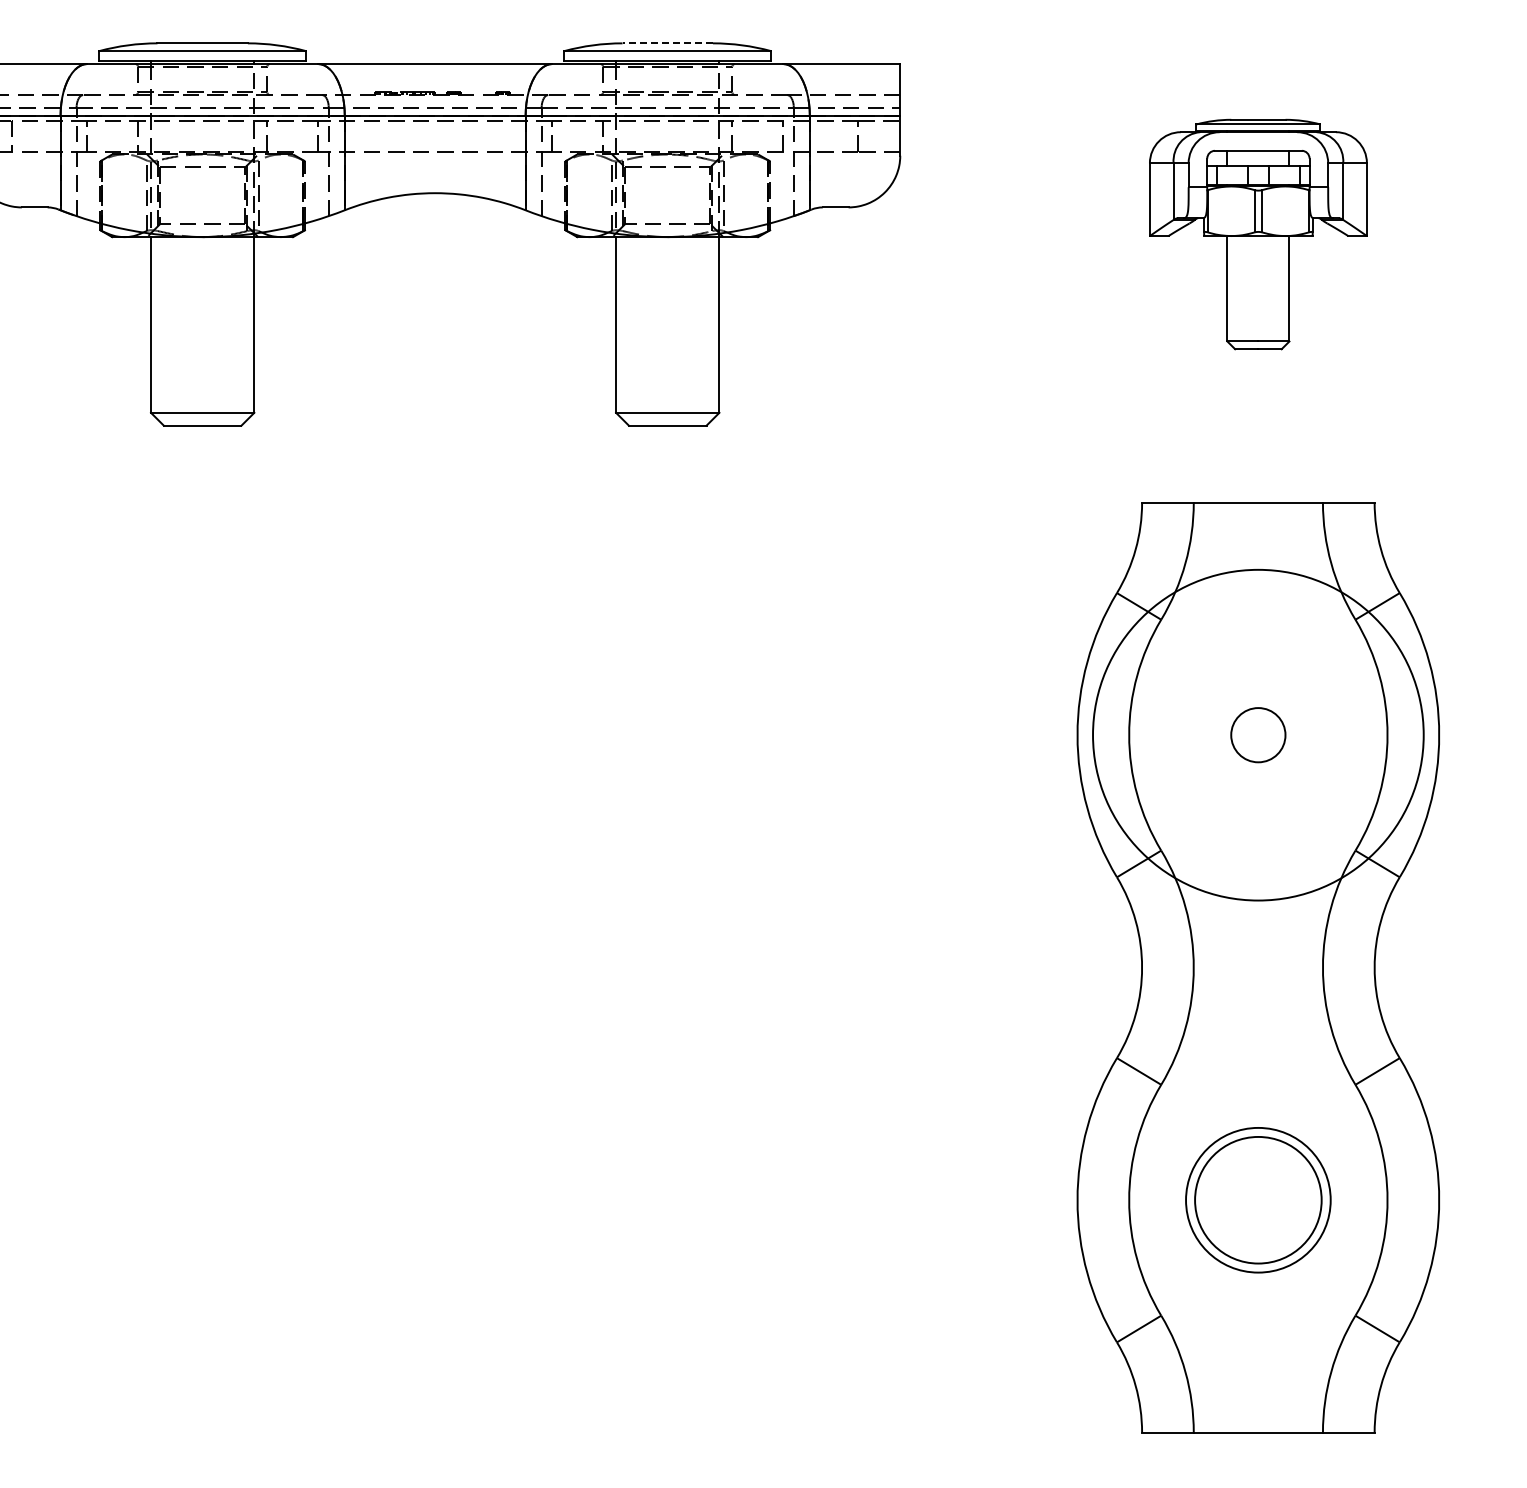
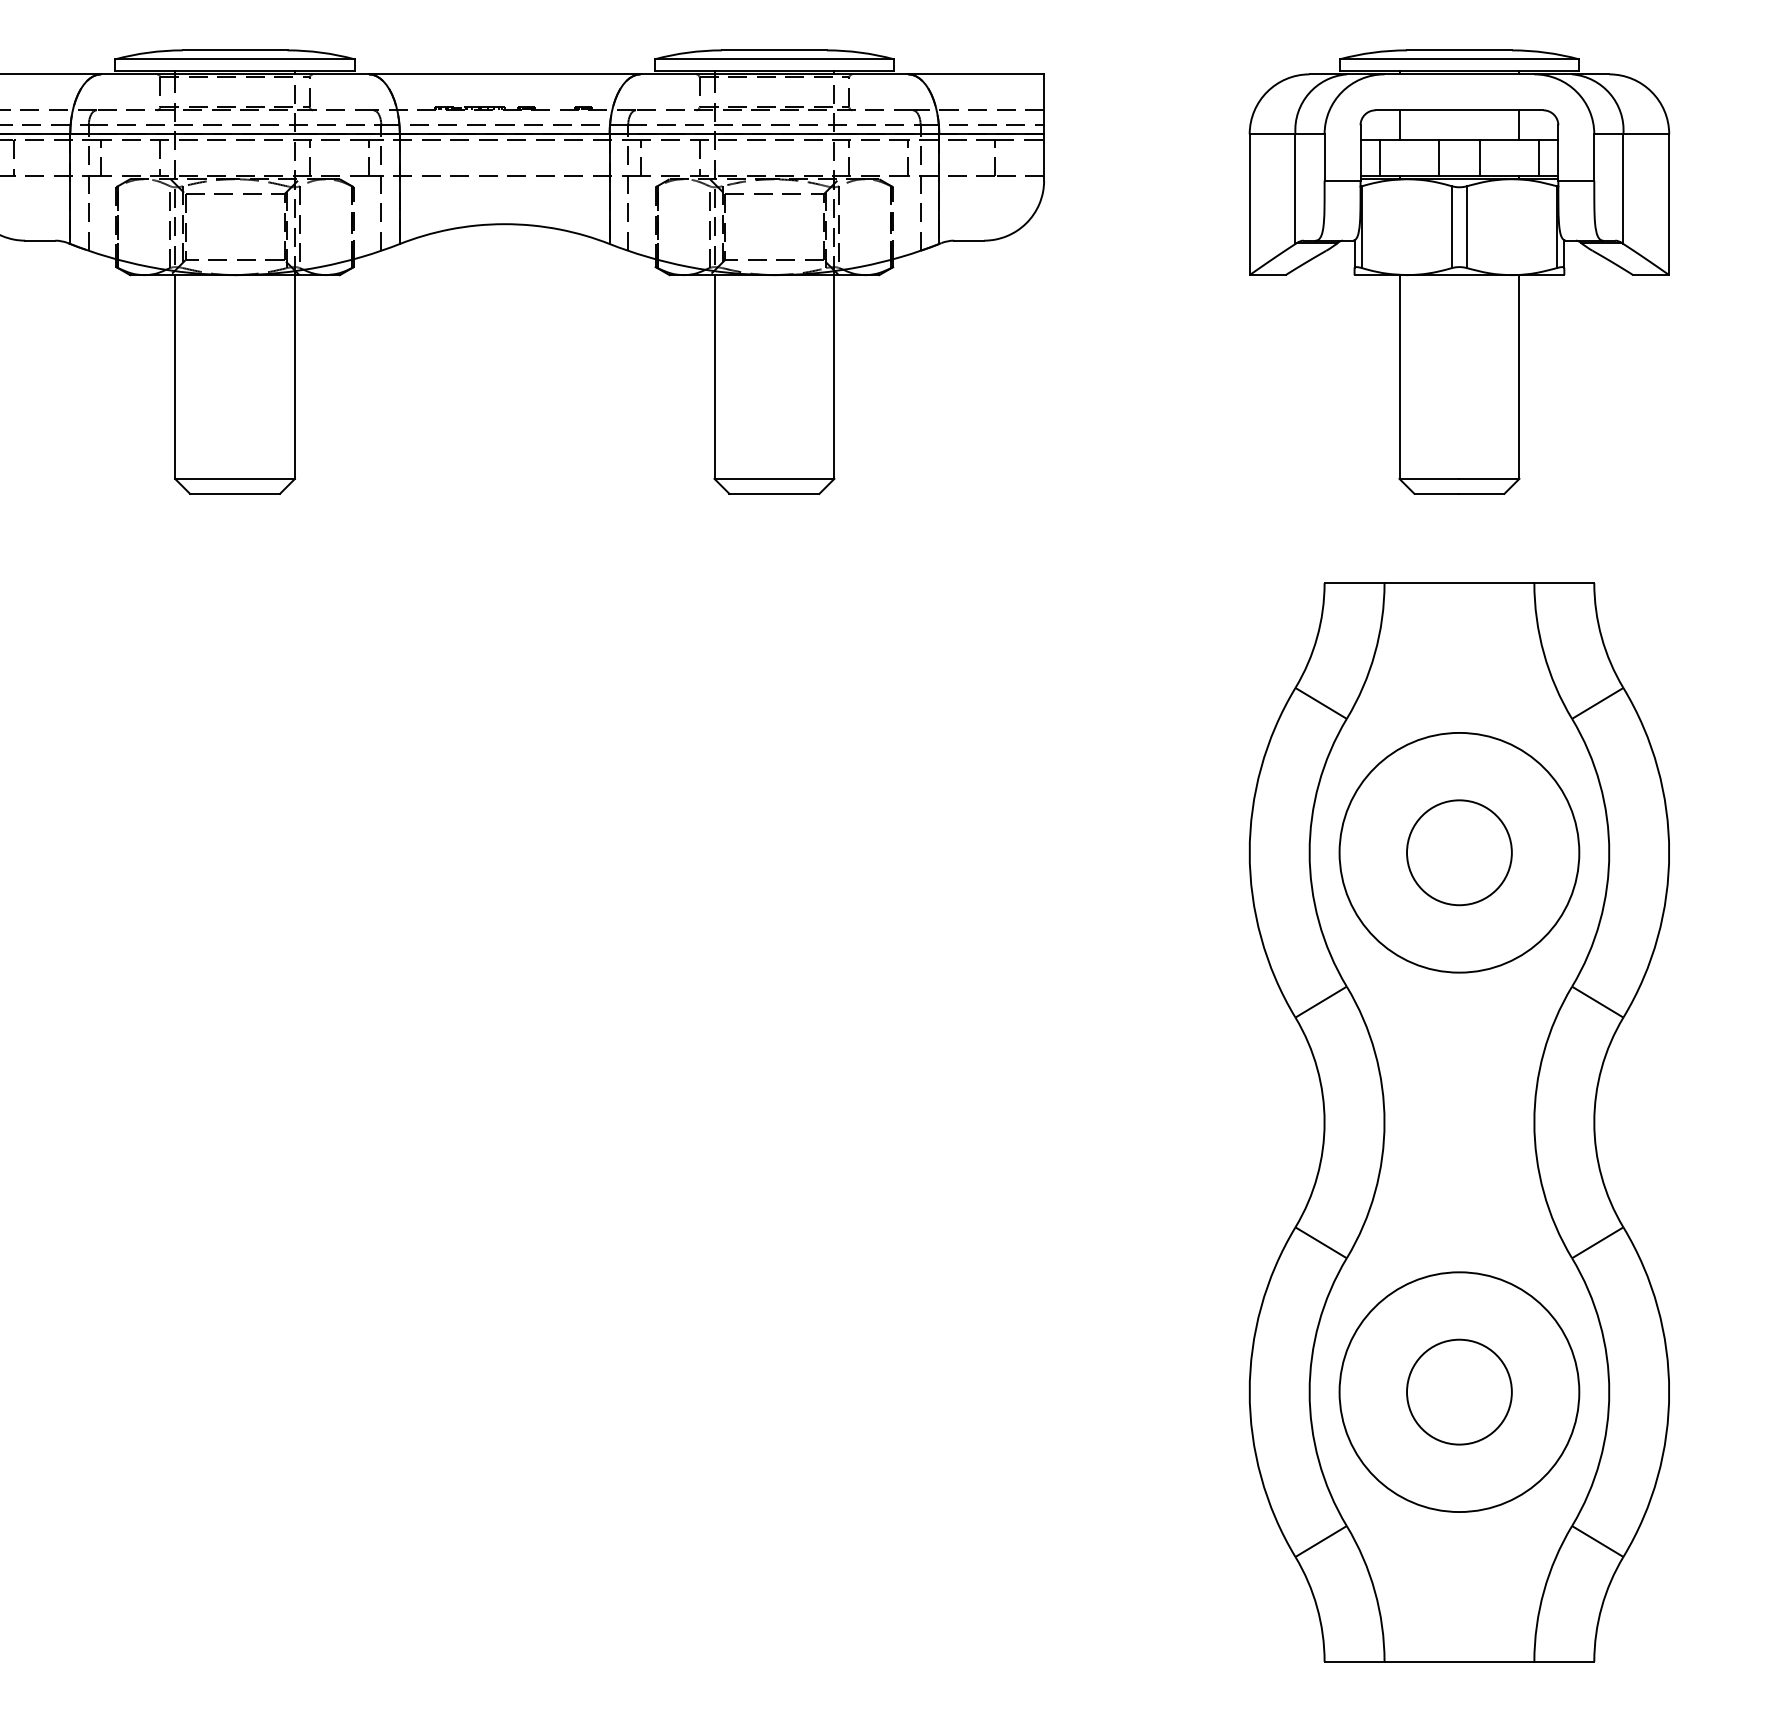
line: (667, 43) -> (774, 50), dashed -> solid
part: (1258, 234) -> (1459, 272), size x1.67
circle: (1258, 734) -> (1459, 851), size x0.62
circle: (1258, 734) -> (1459, 851), size x1.67
circle: (1258, 1199) -> (1459, 1391), size x1.43
circle: (1258, 1200) -> (1459, 1392), size x0.71

